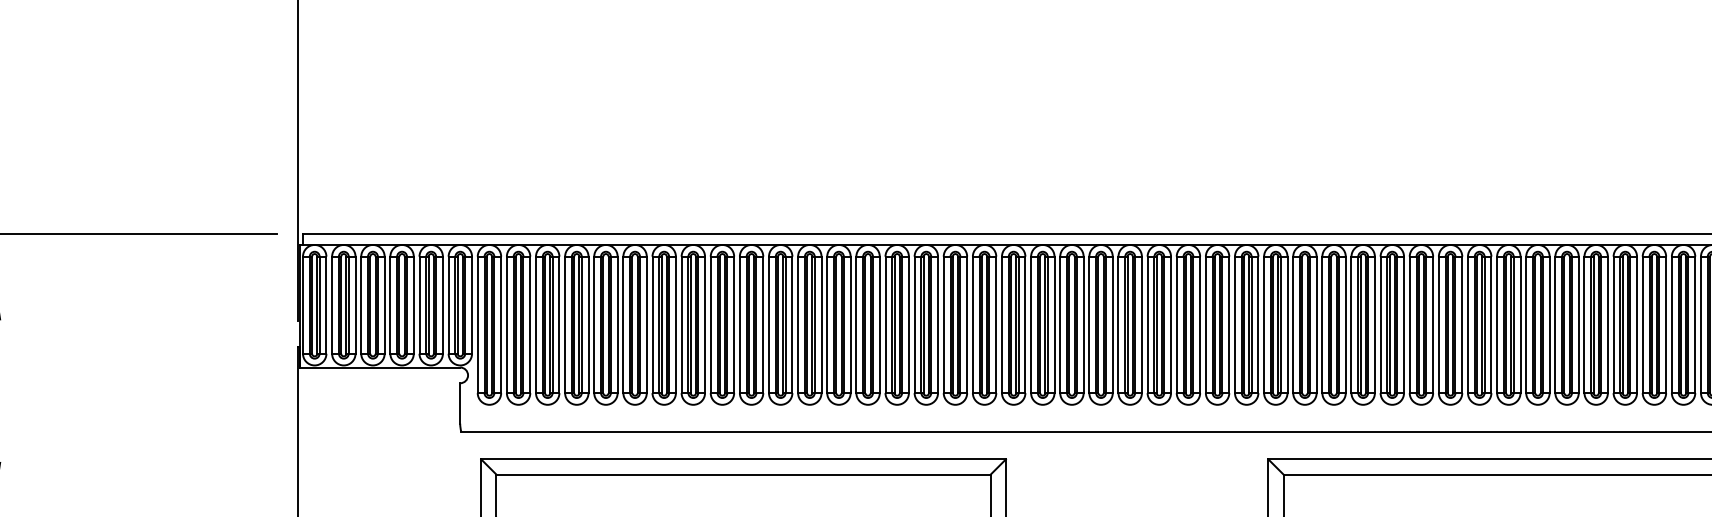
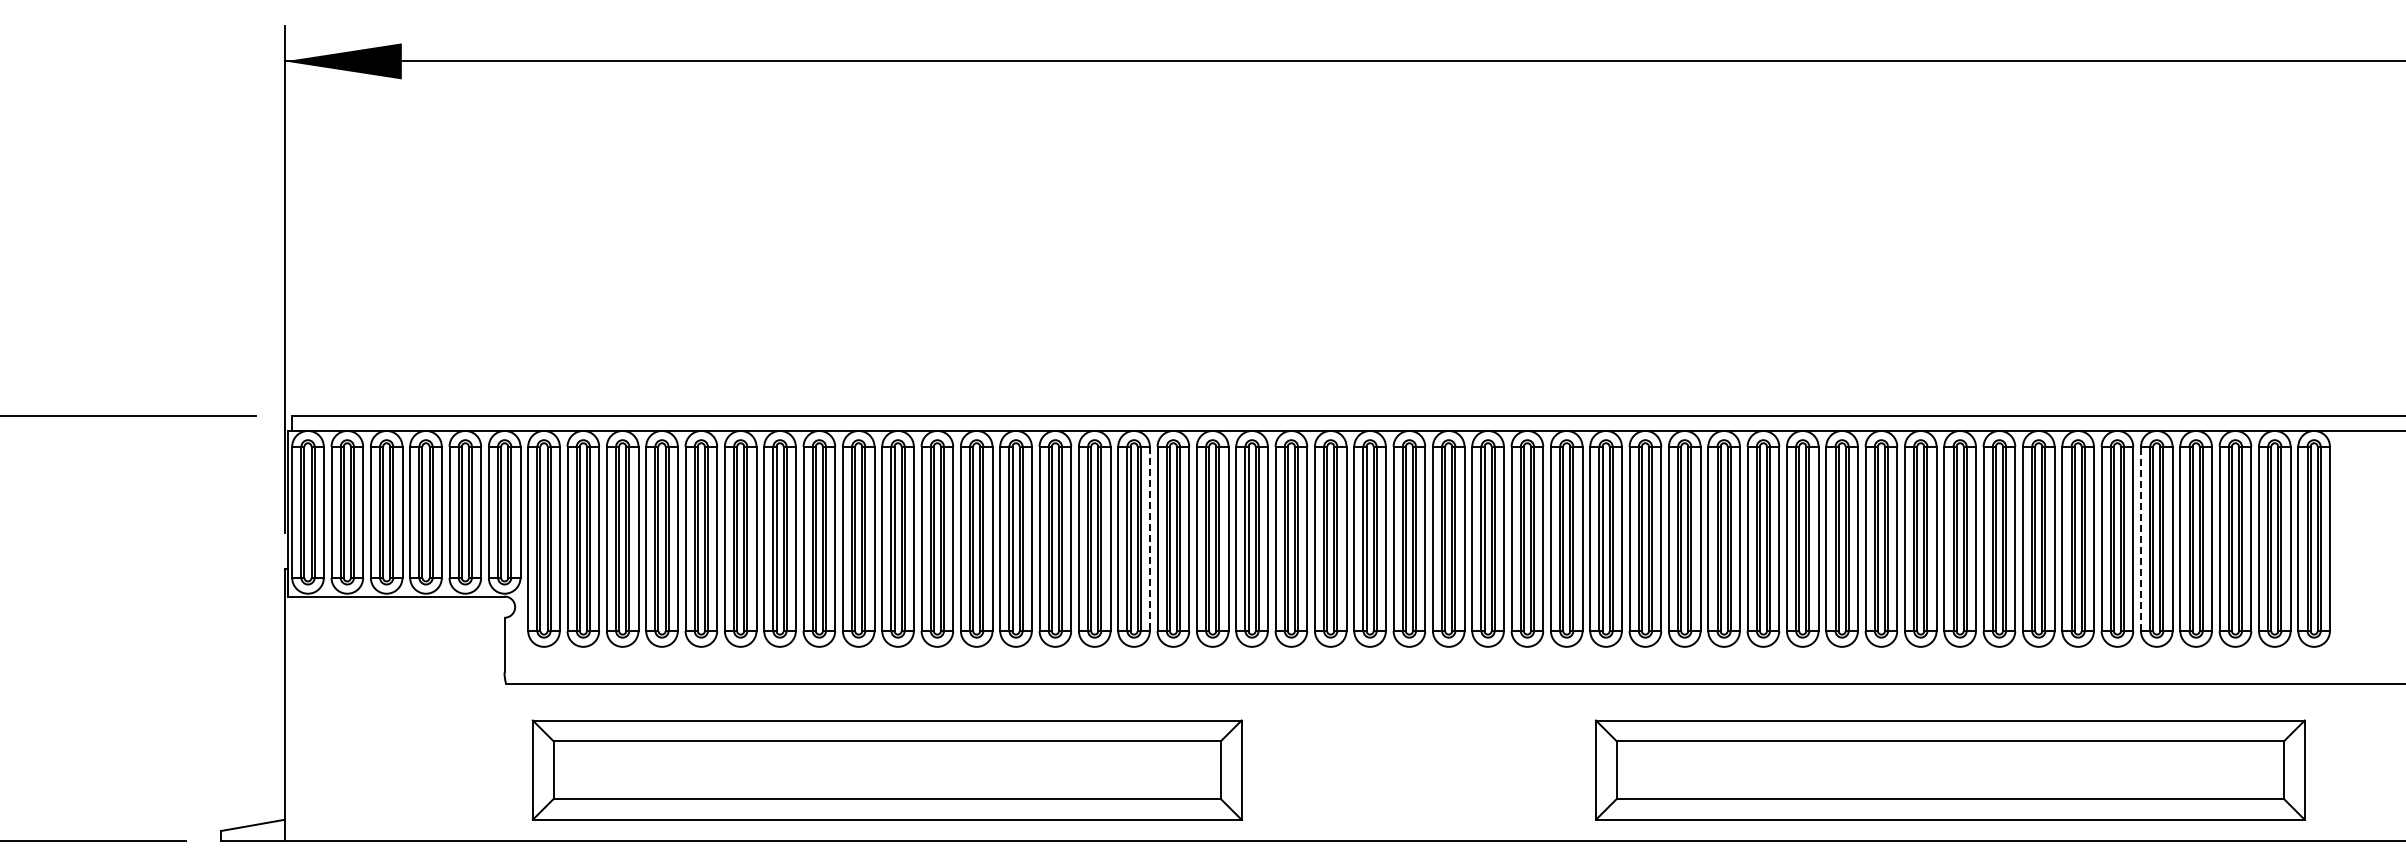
line: (1671, 324) -> (2140, 538), solid -> dashed
line: (937, 325) -> (1149, 539), solid -> dashed

